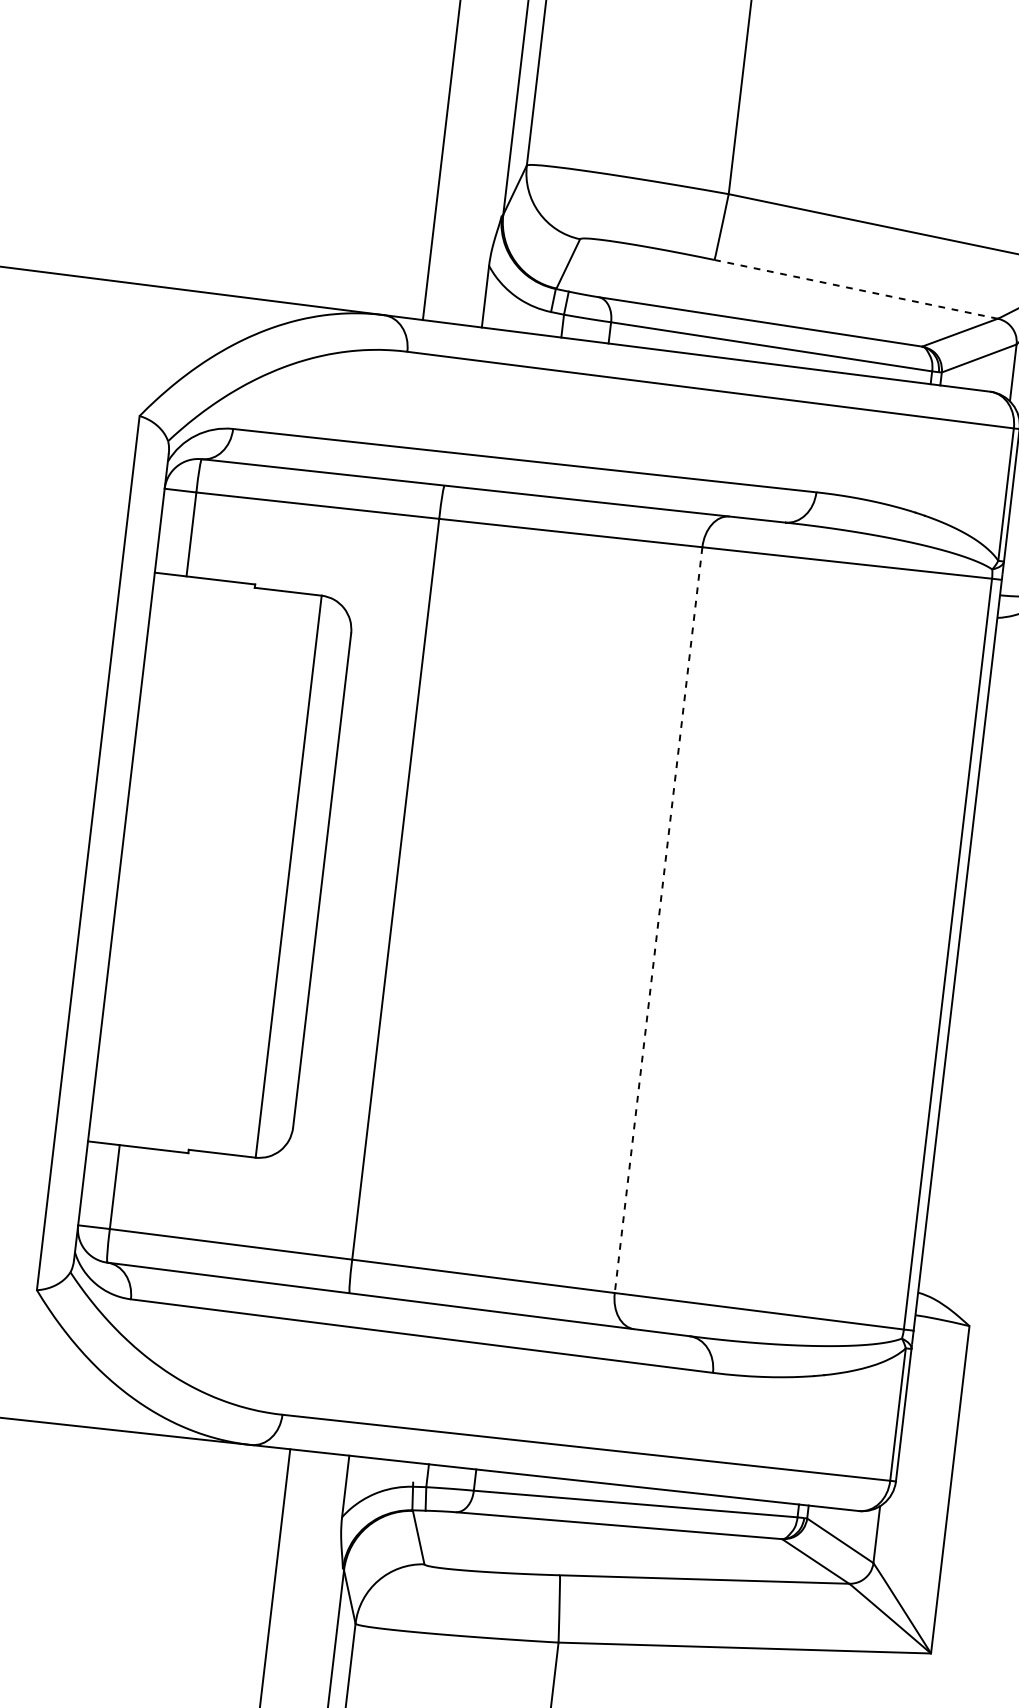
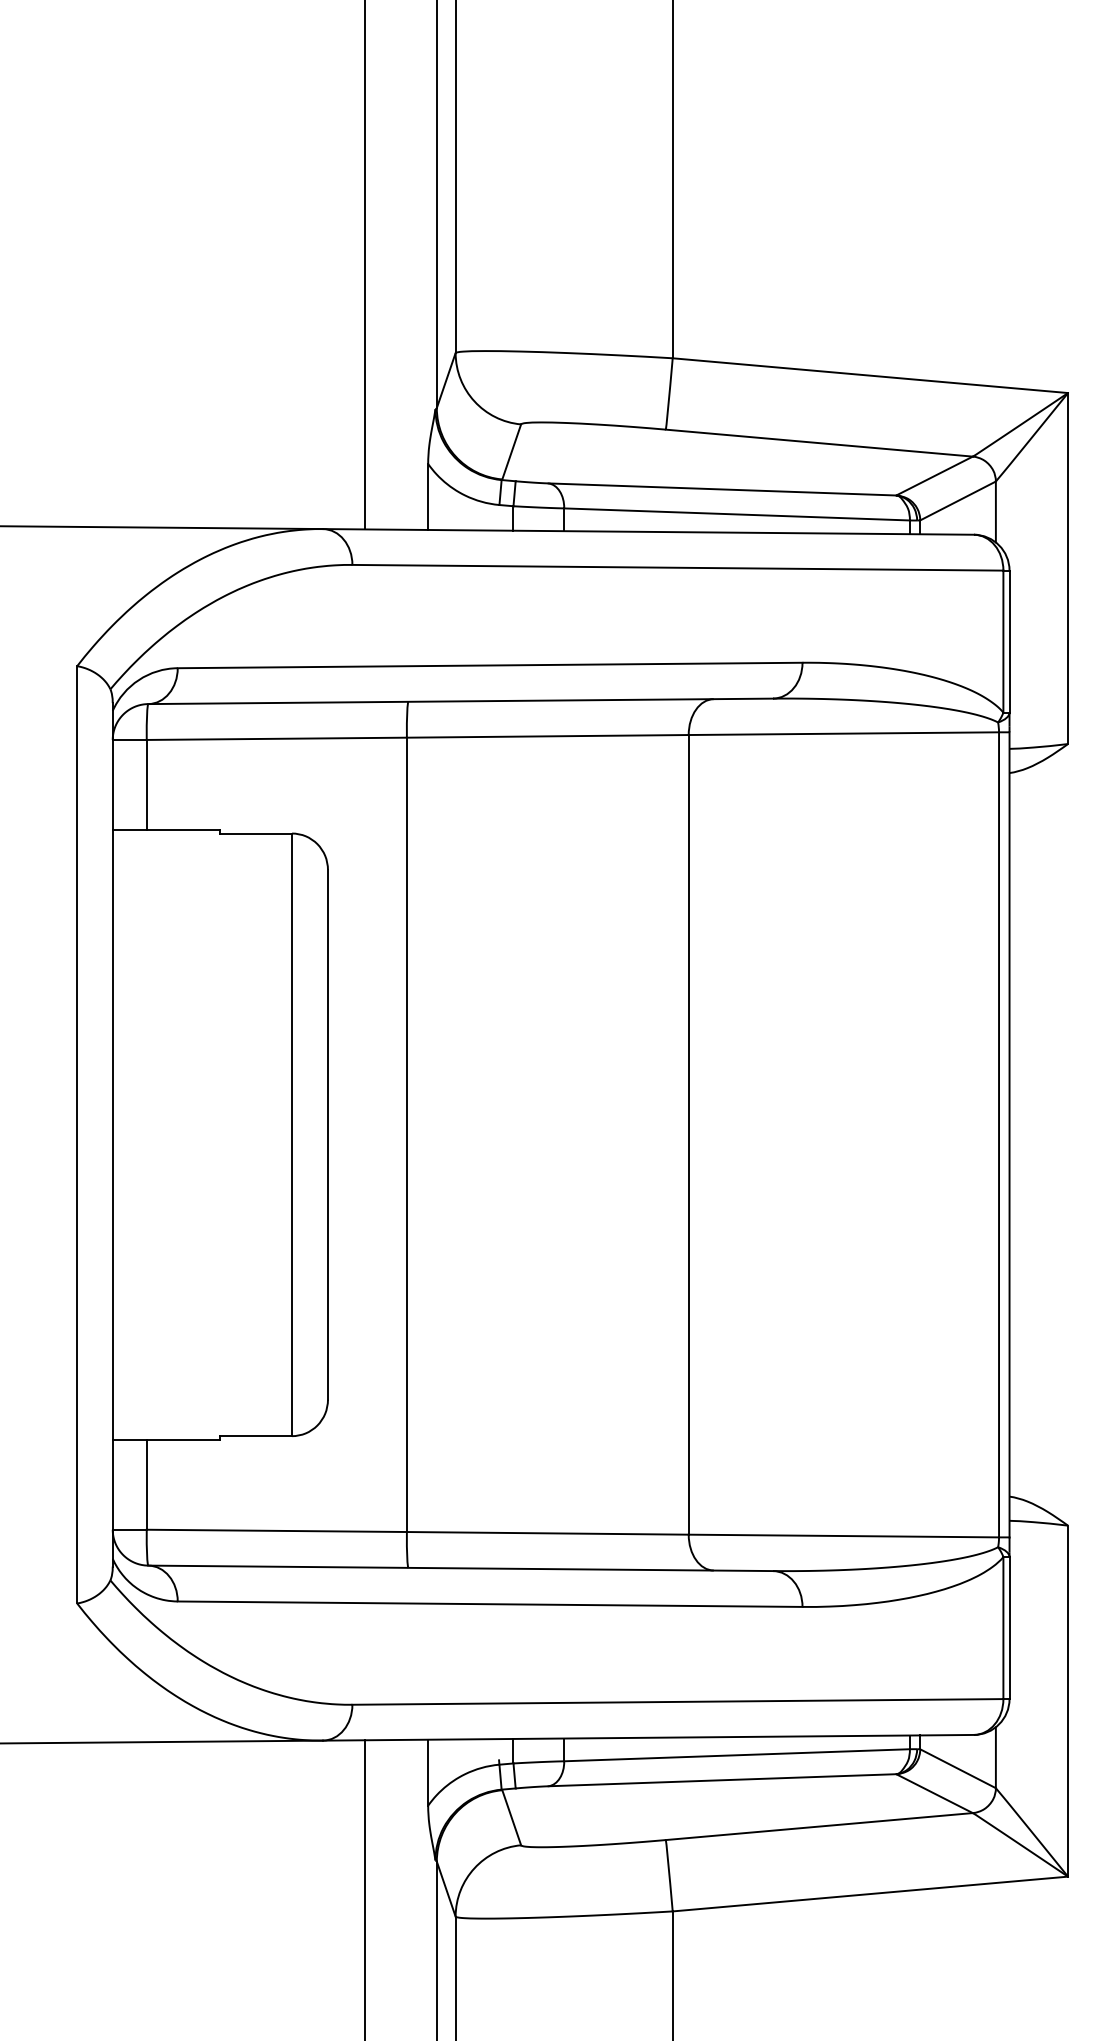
line: (855, 289) -> (818, 443), dashed -> solid
line: (658, 919) -> (688, 1134), dashed -> solid

